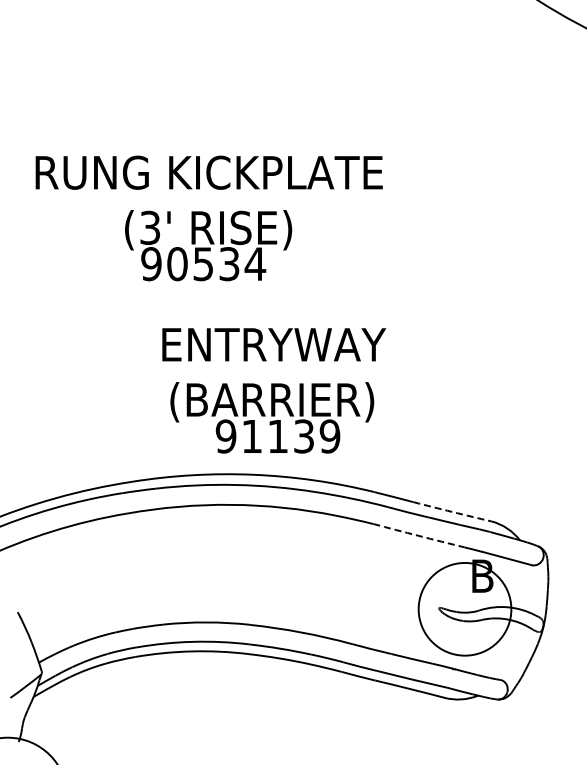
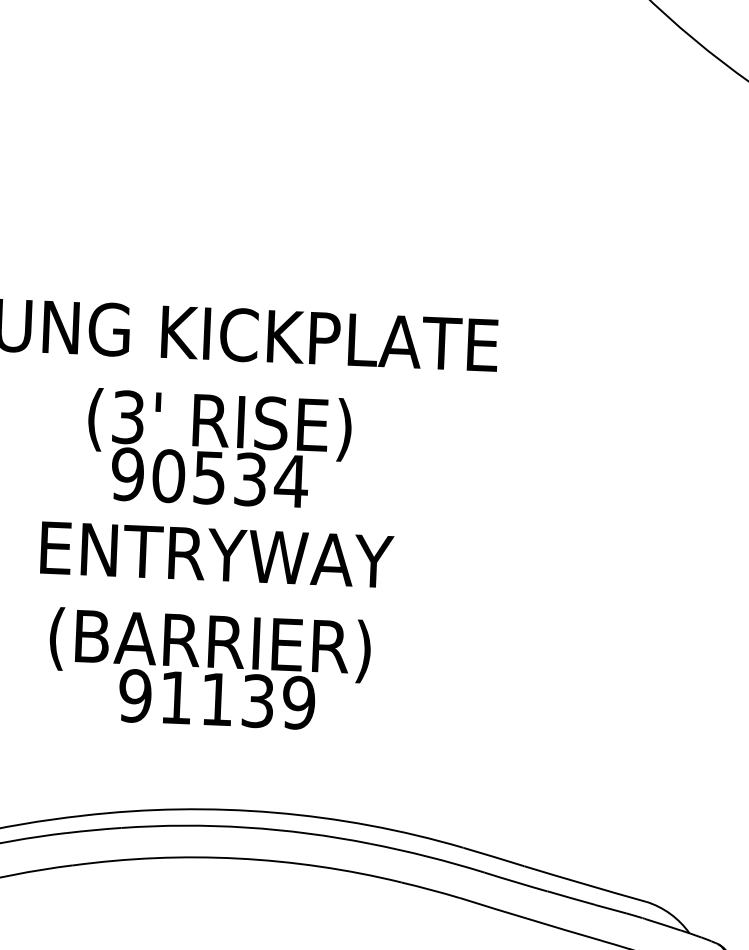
text: (274, 390) -> (214, 626), moved
arc: (452, 512) -> (585, 885), dashed -> solid
arc: (418, 535) -> (530, 919), dashed -> solid

